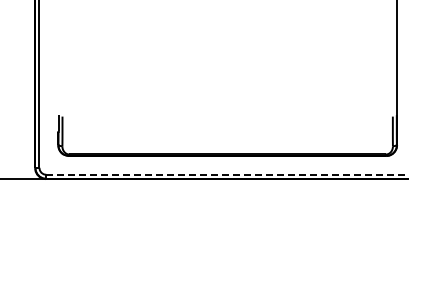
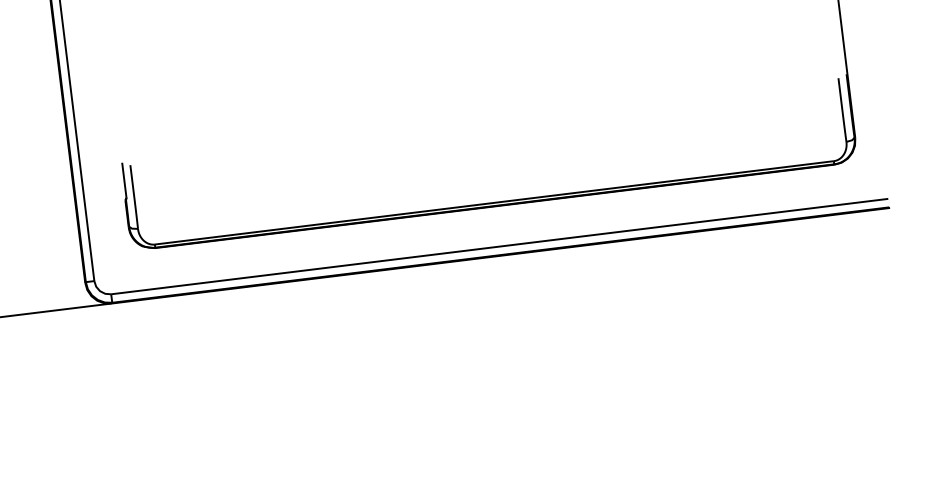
line: (228, 174) -> (501, 245), dashed -> solid

